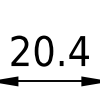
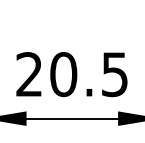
text: (78, 51) -> (113, 75), 20.4 -> 20.5

